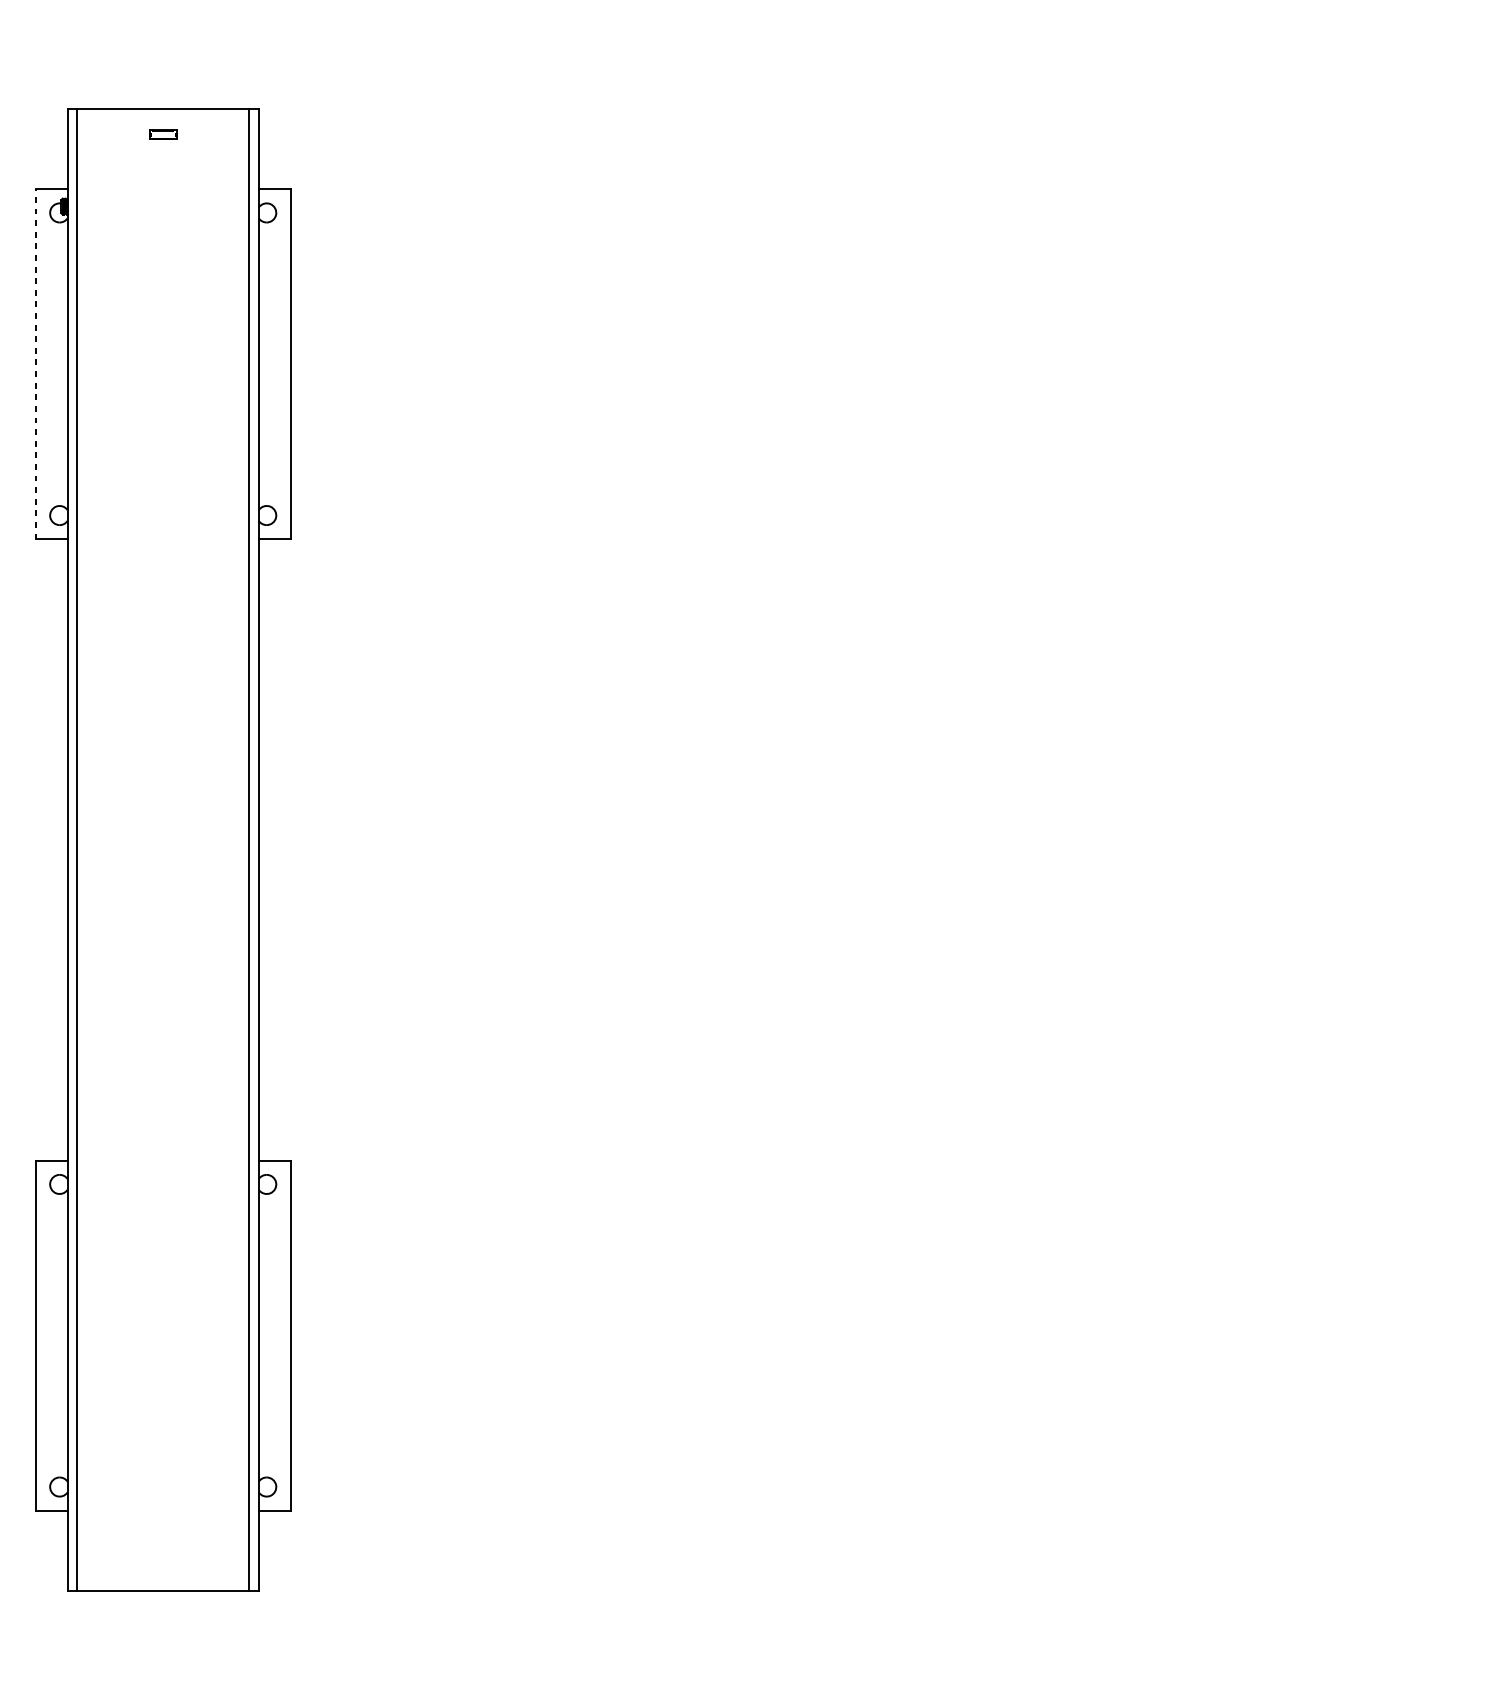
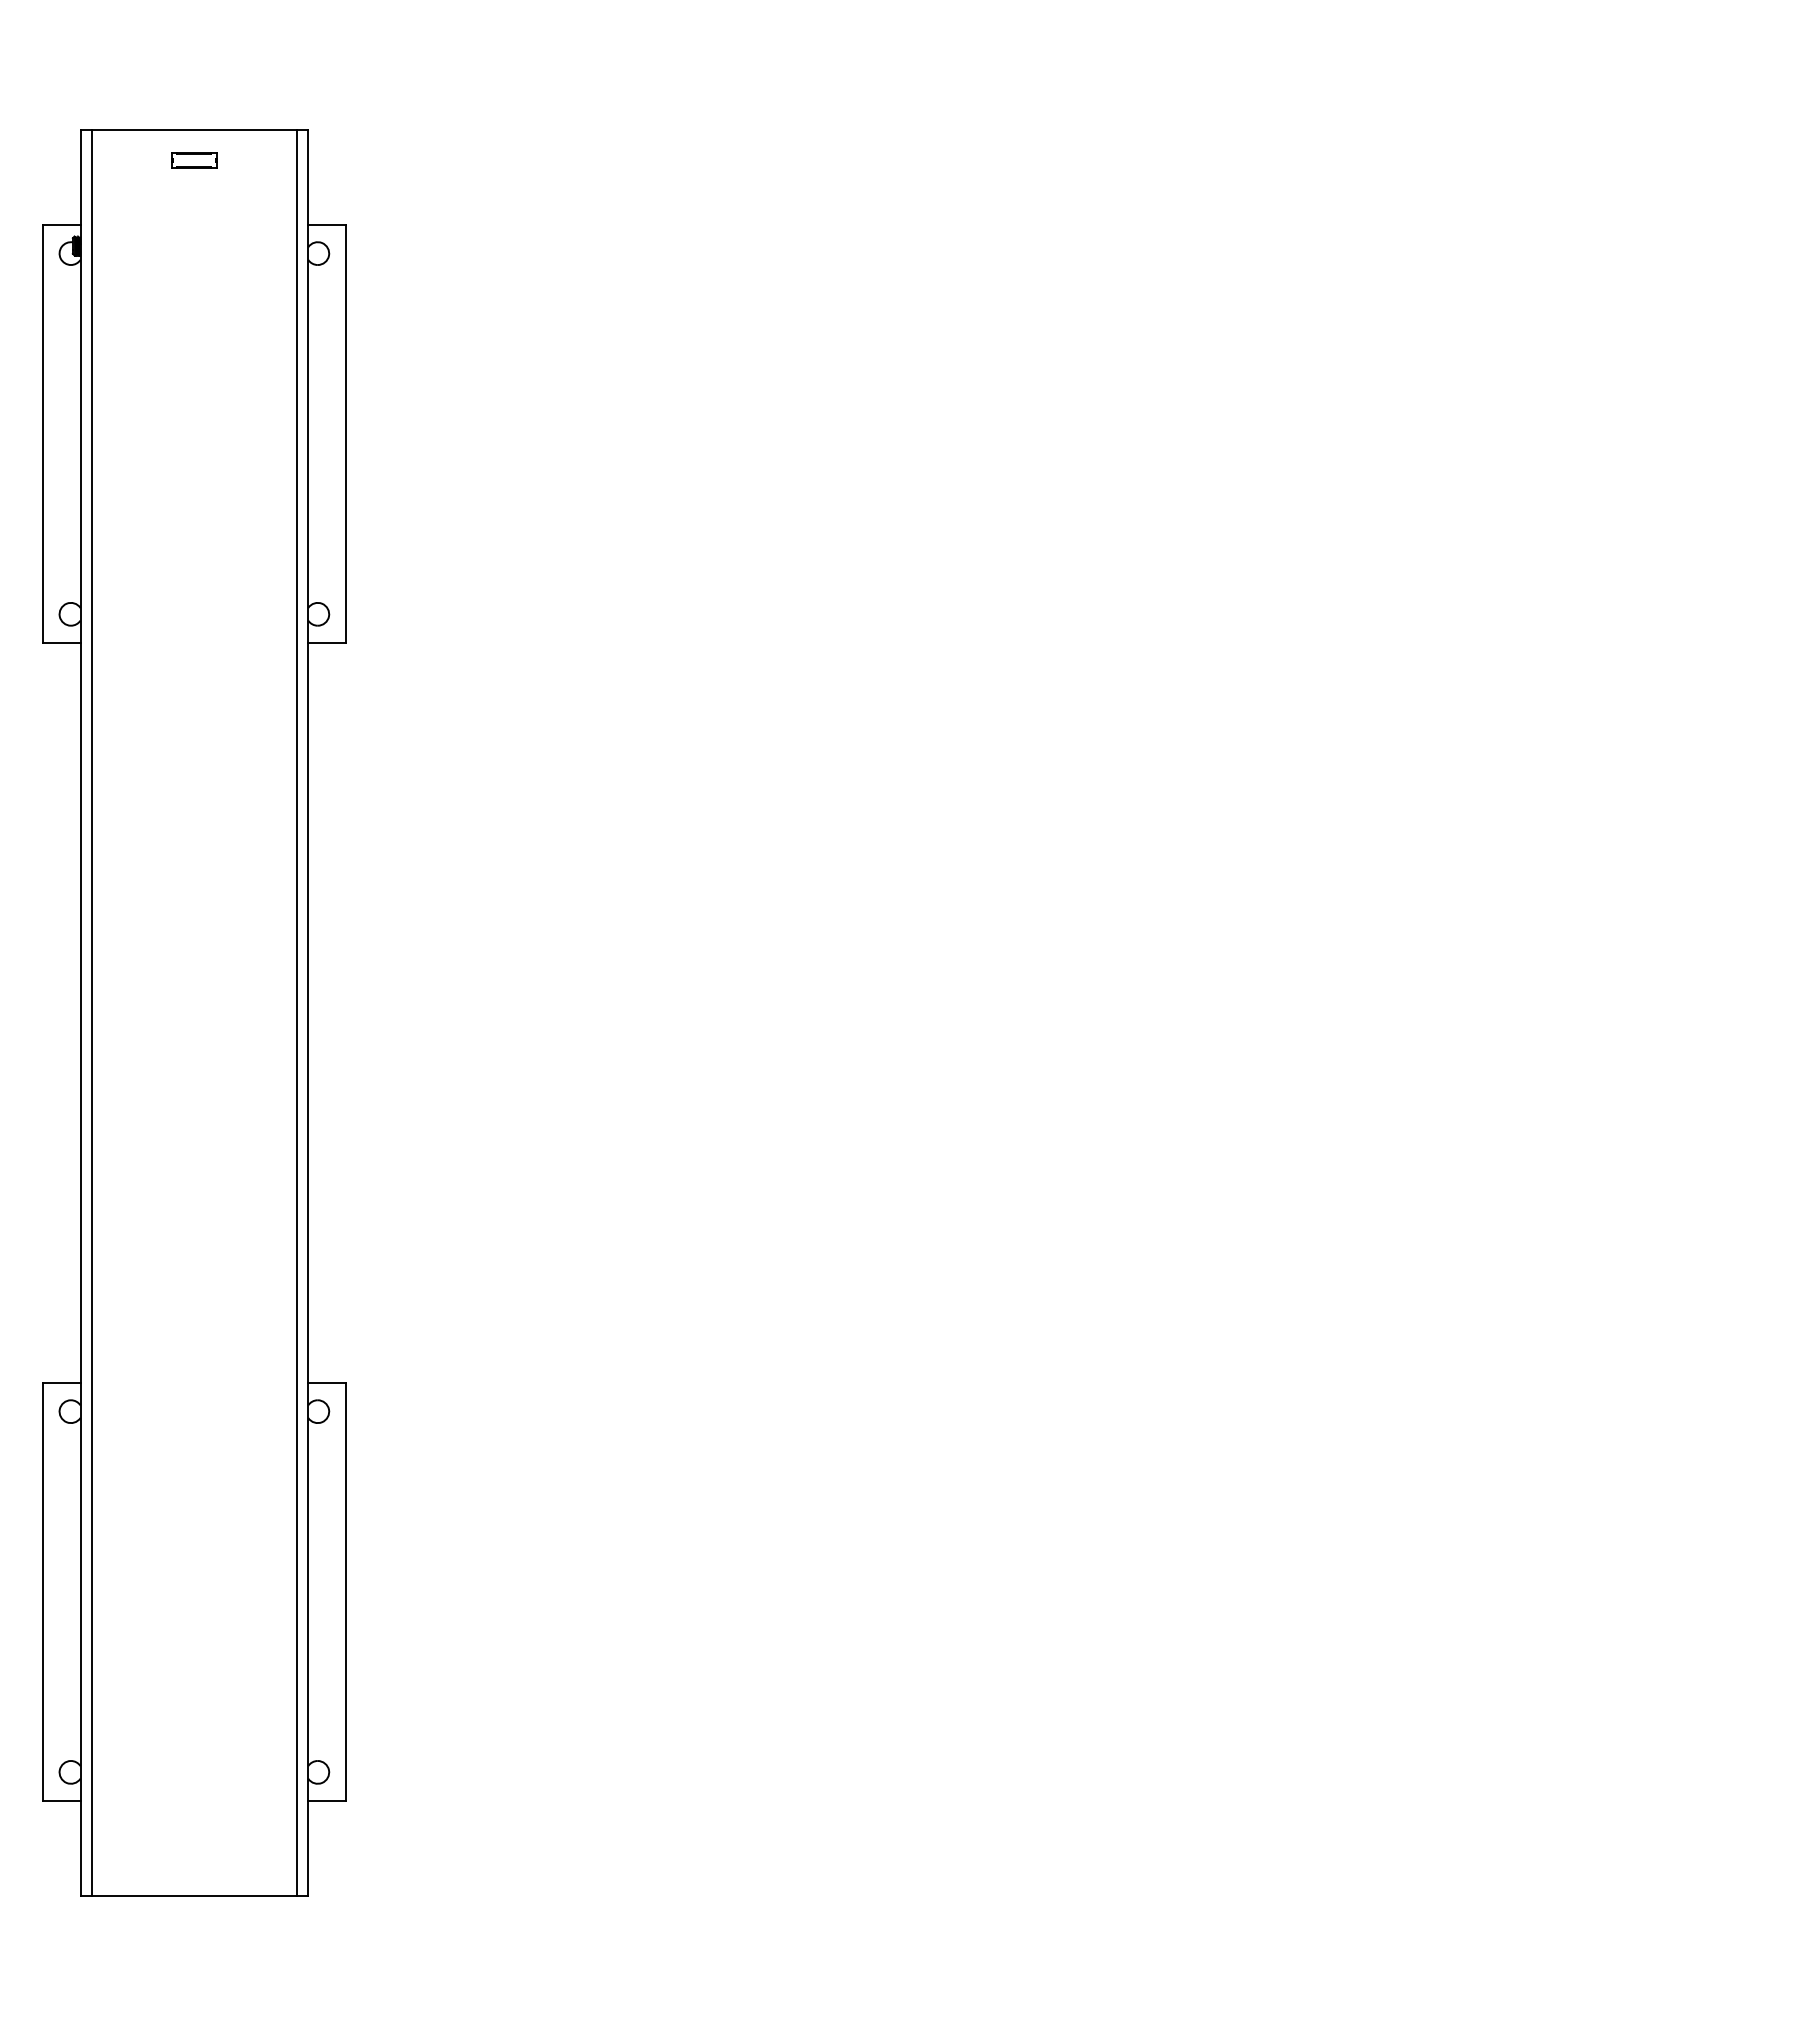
part: (163, 134) -> (194, 160), size x1.43
line: (35, 364) -> (42, 434), dashed -> solid

